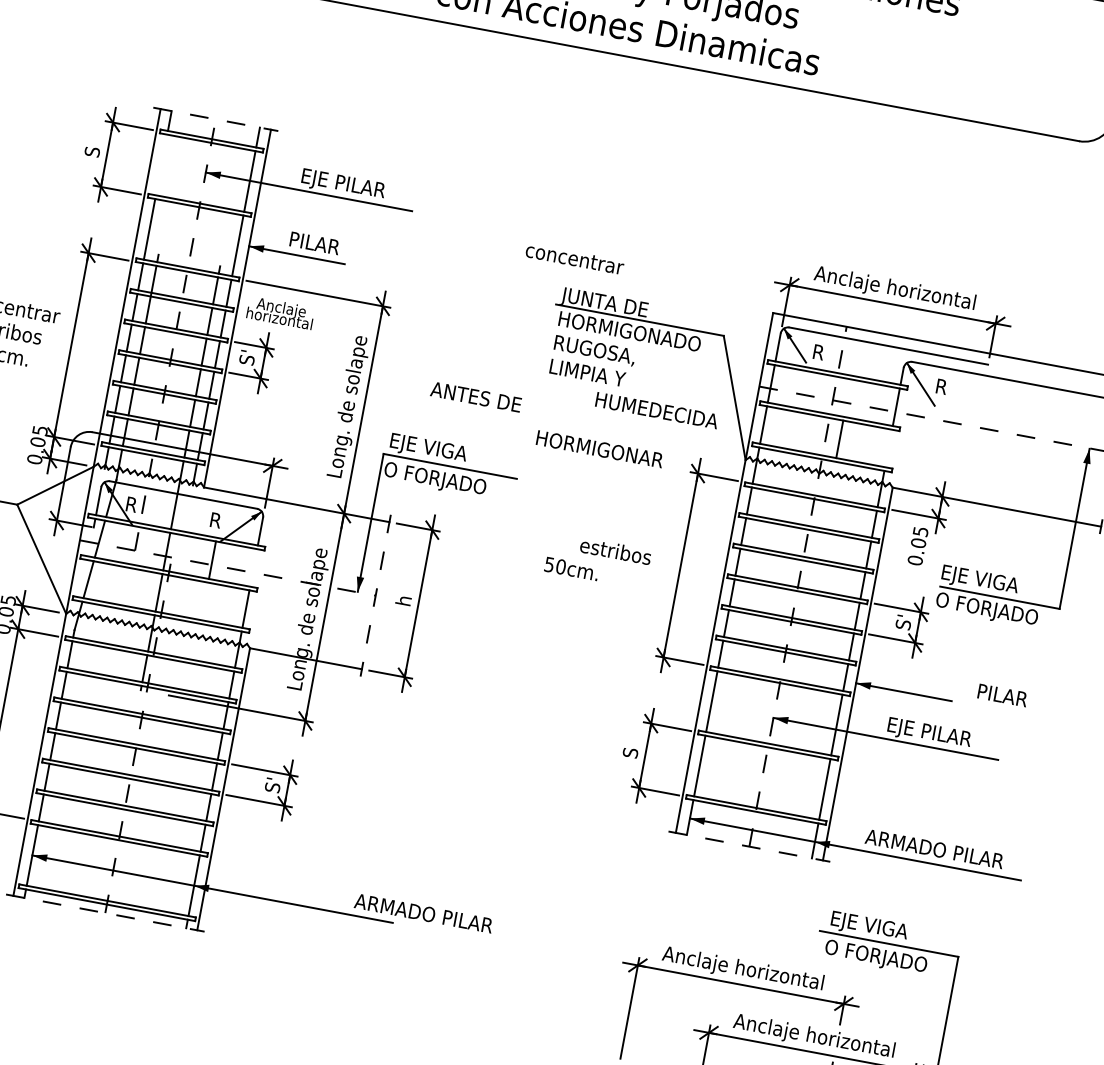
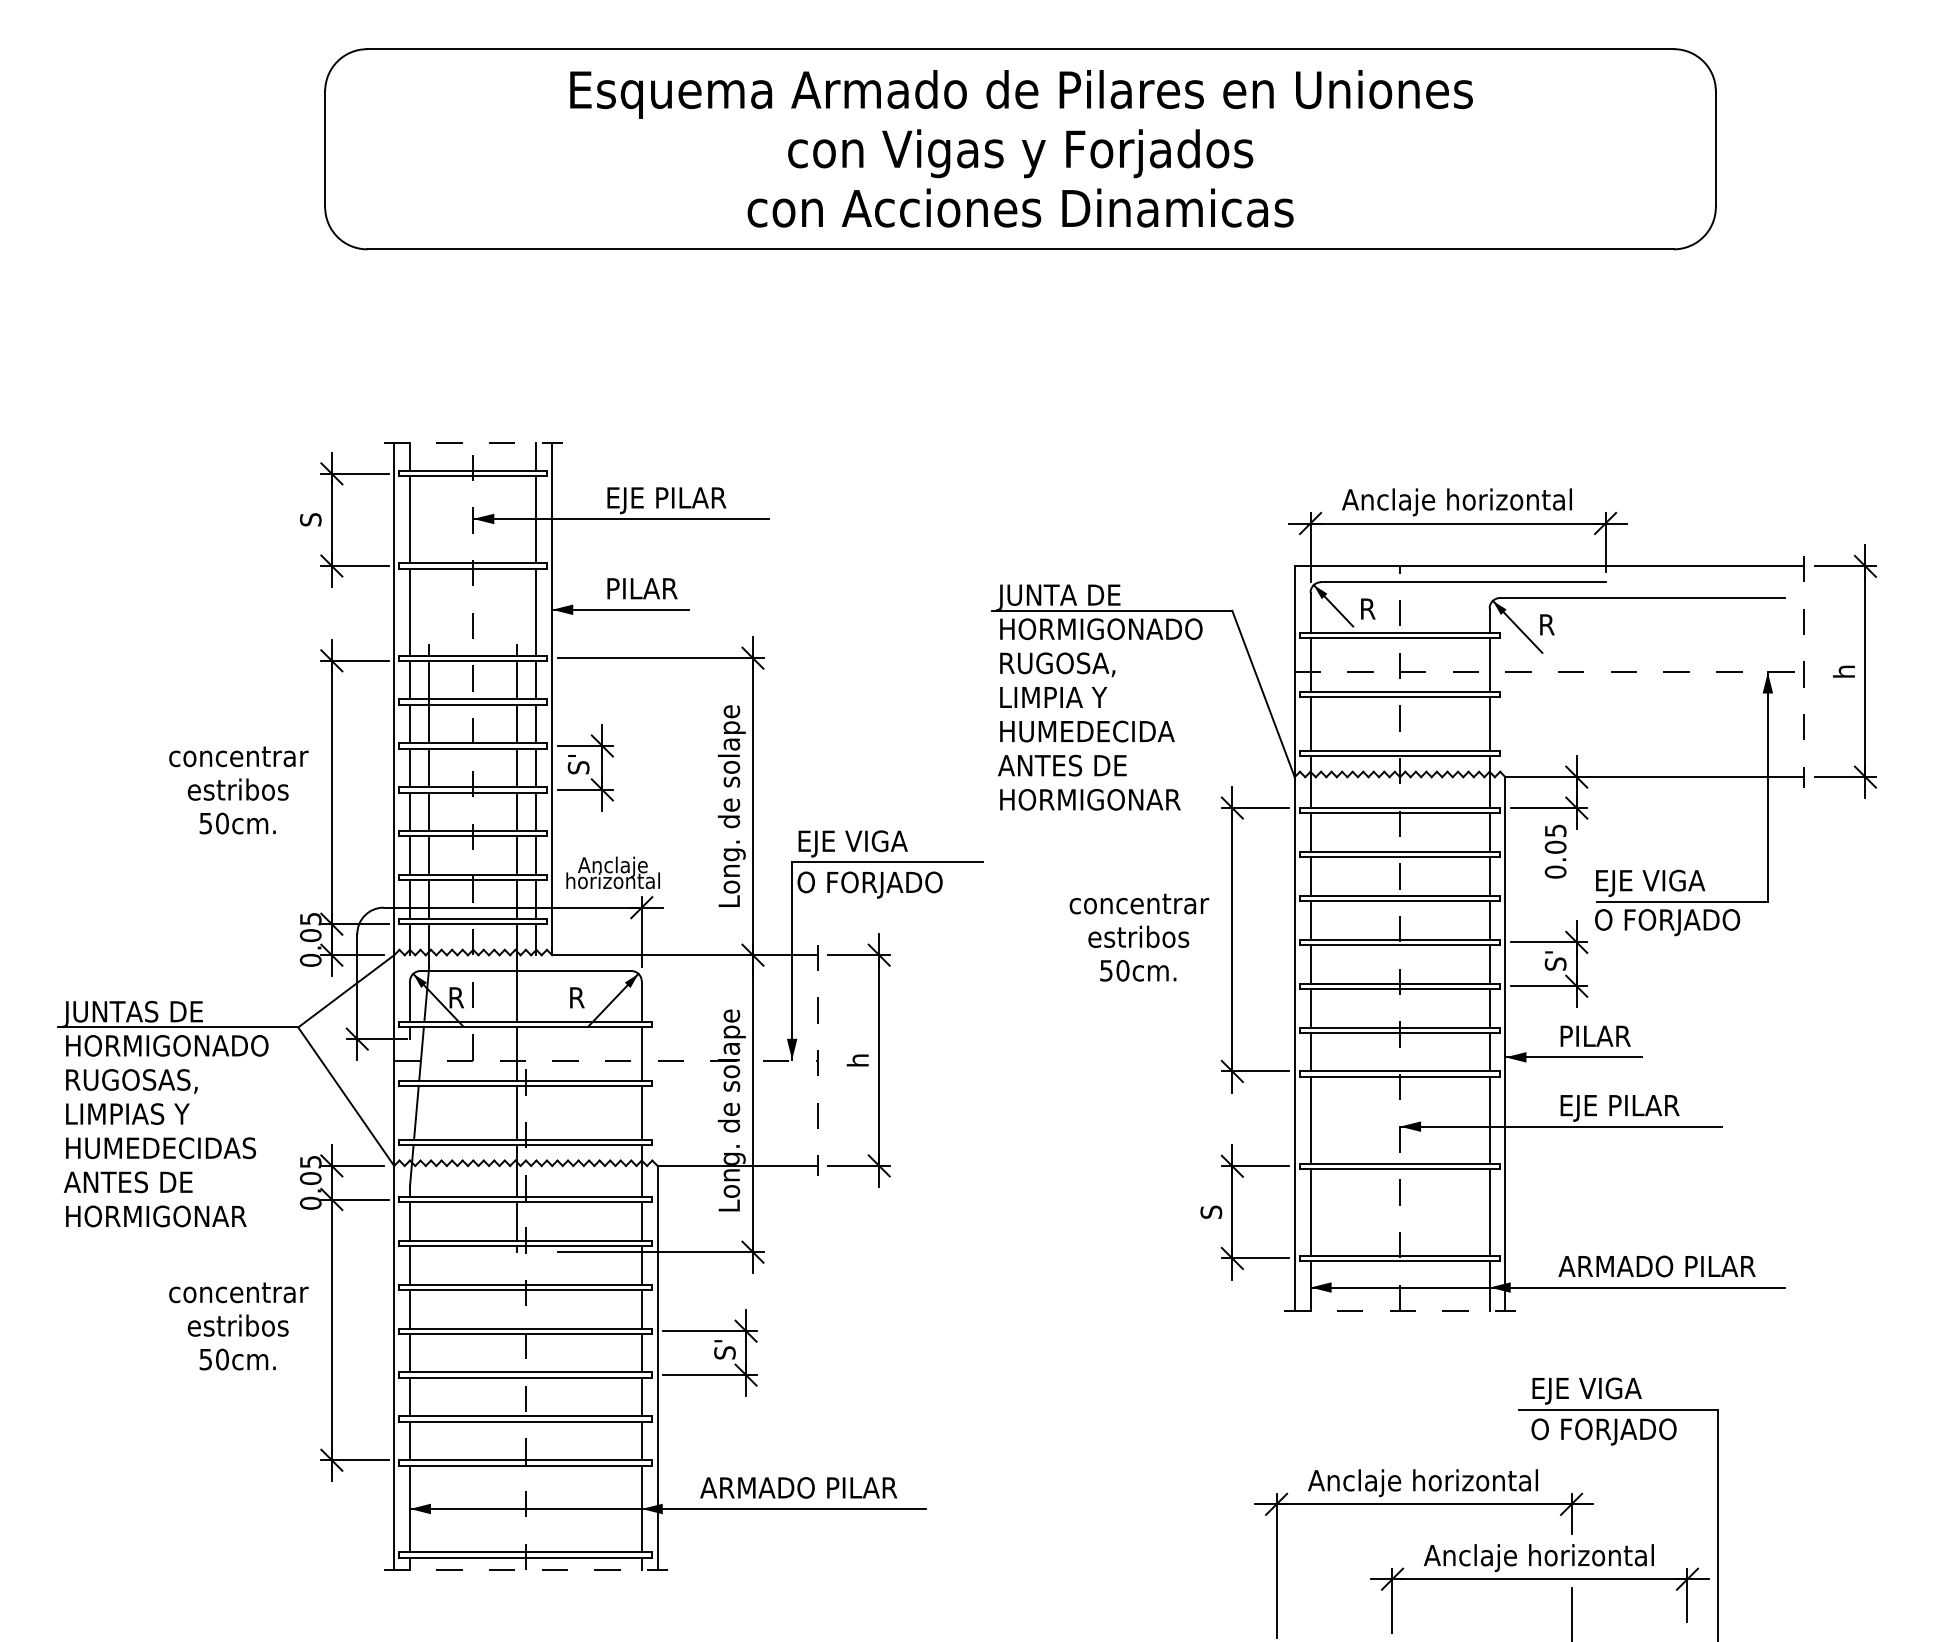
line: (162, 164) -> (410, 519), added
text: (575, 258) -> (1139, 903), moved
text: (280, 312) -> (612, 872), moved
text: (476, 396) -> (1062, 765), moved
text: (657, 410) -> (1087, 731), moved
line: (839, 438) -> (1489, 723), moved
line: (212, 560) -> (641, 1053), moved
text: (571, 568) -> (1138, 970), moved
text: (1002, 694) -> (1595, 1035), moved
text: (423, 913) -> (798, 1487), moved

